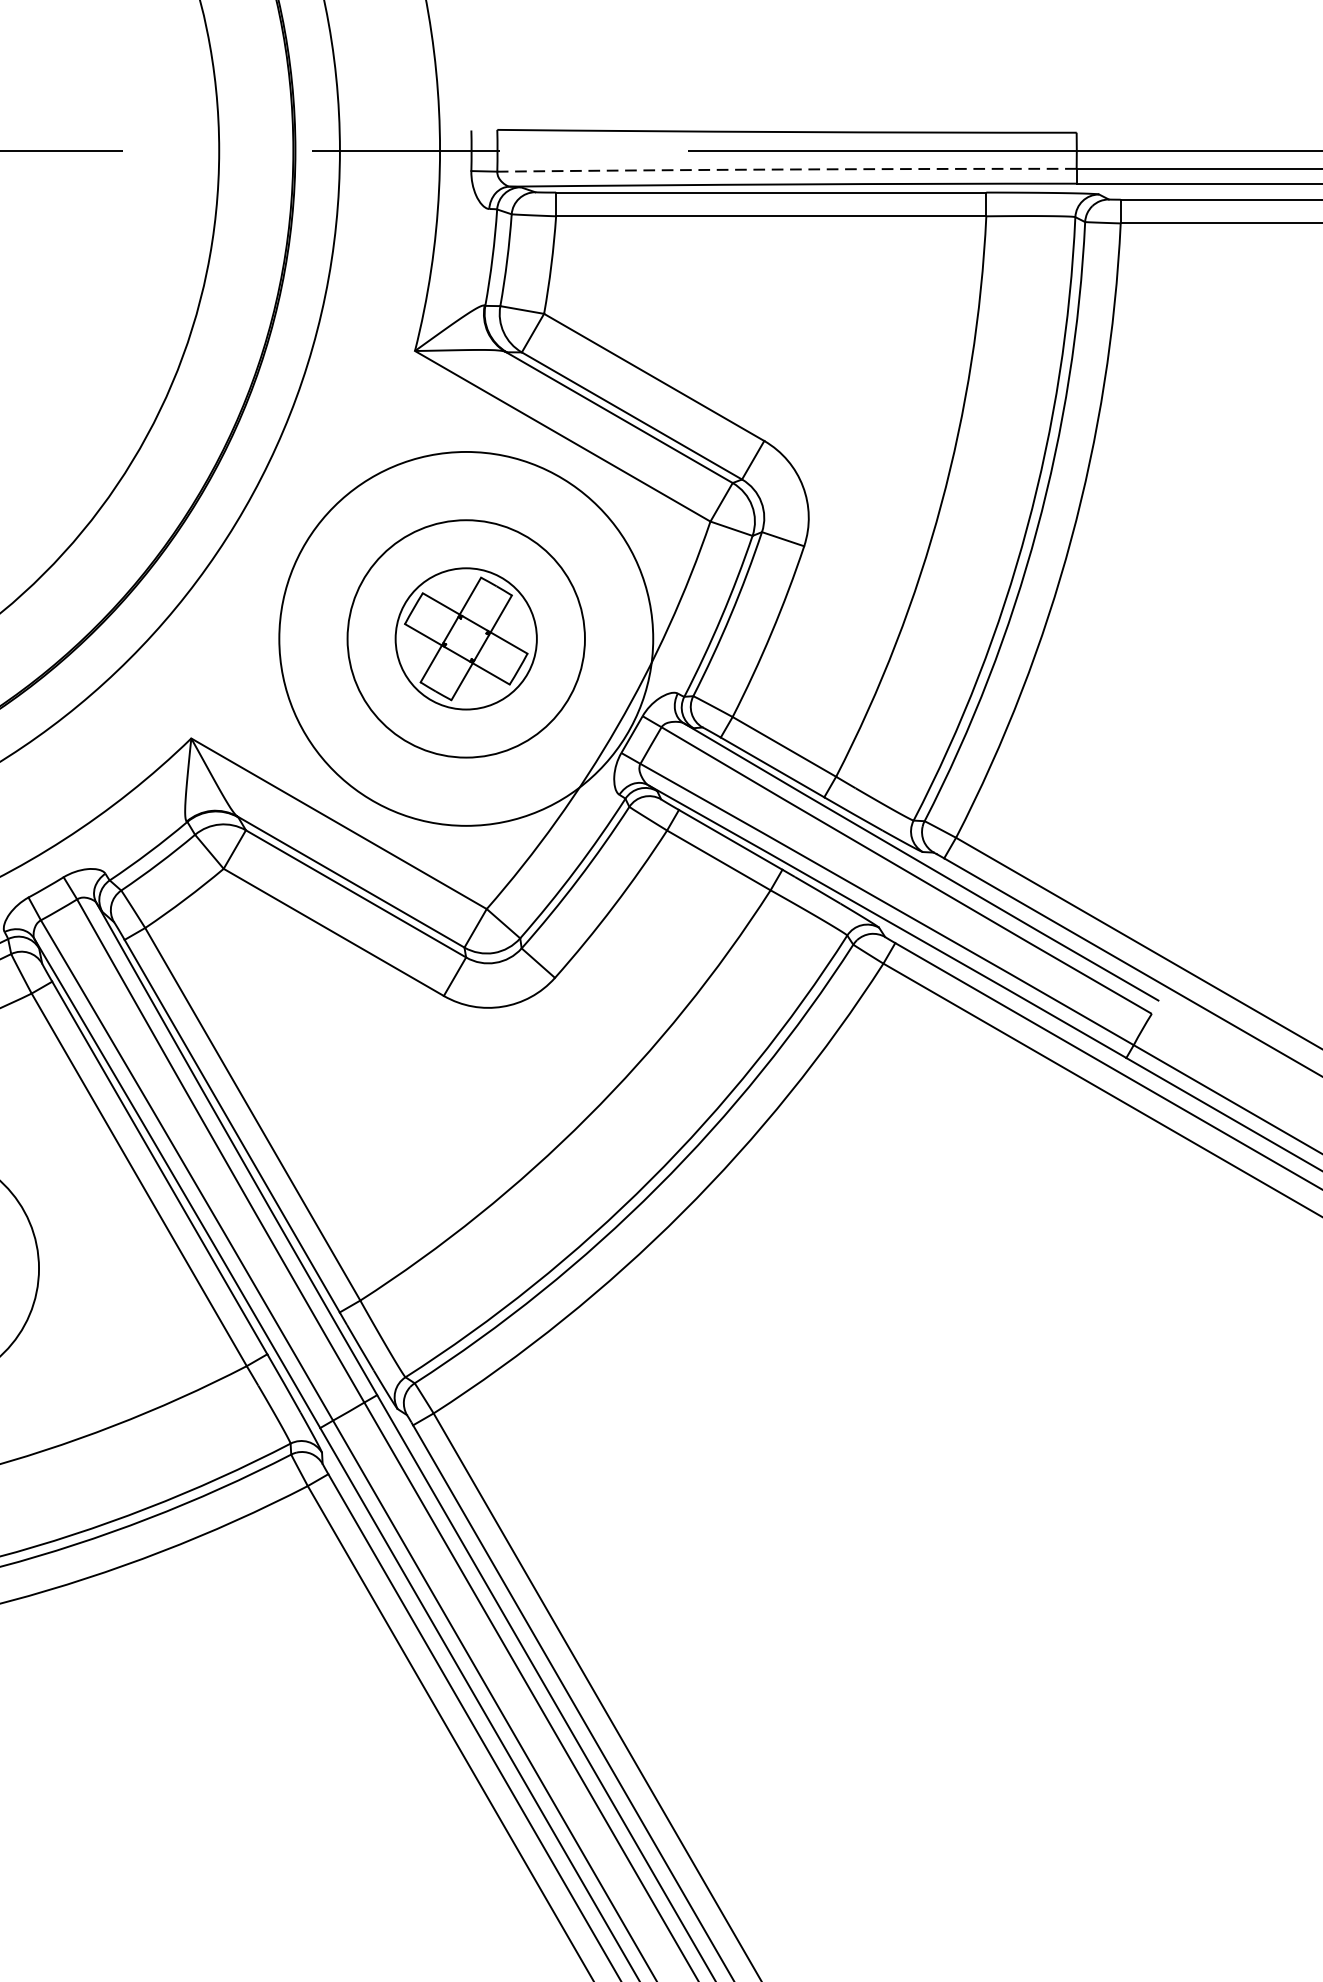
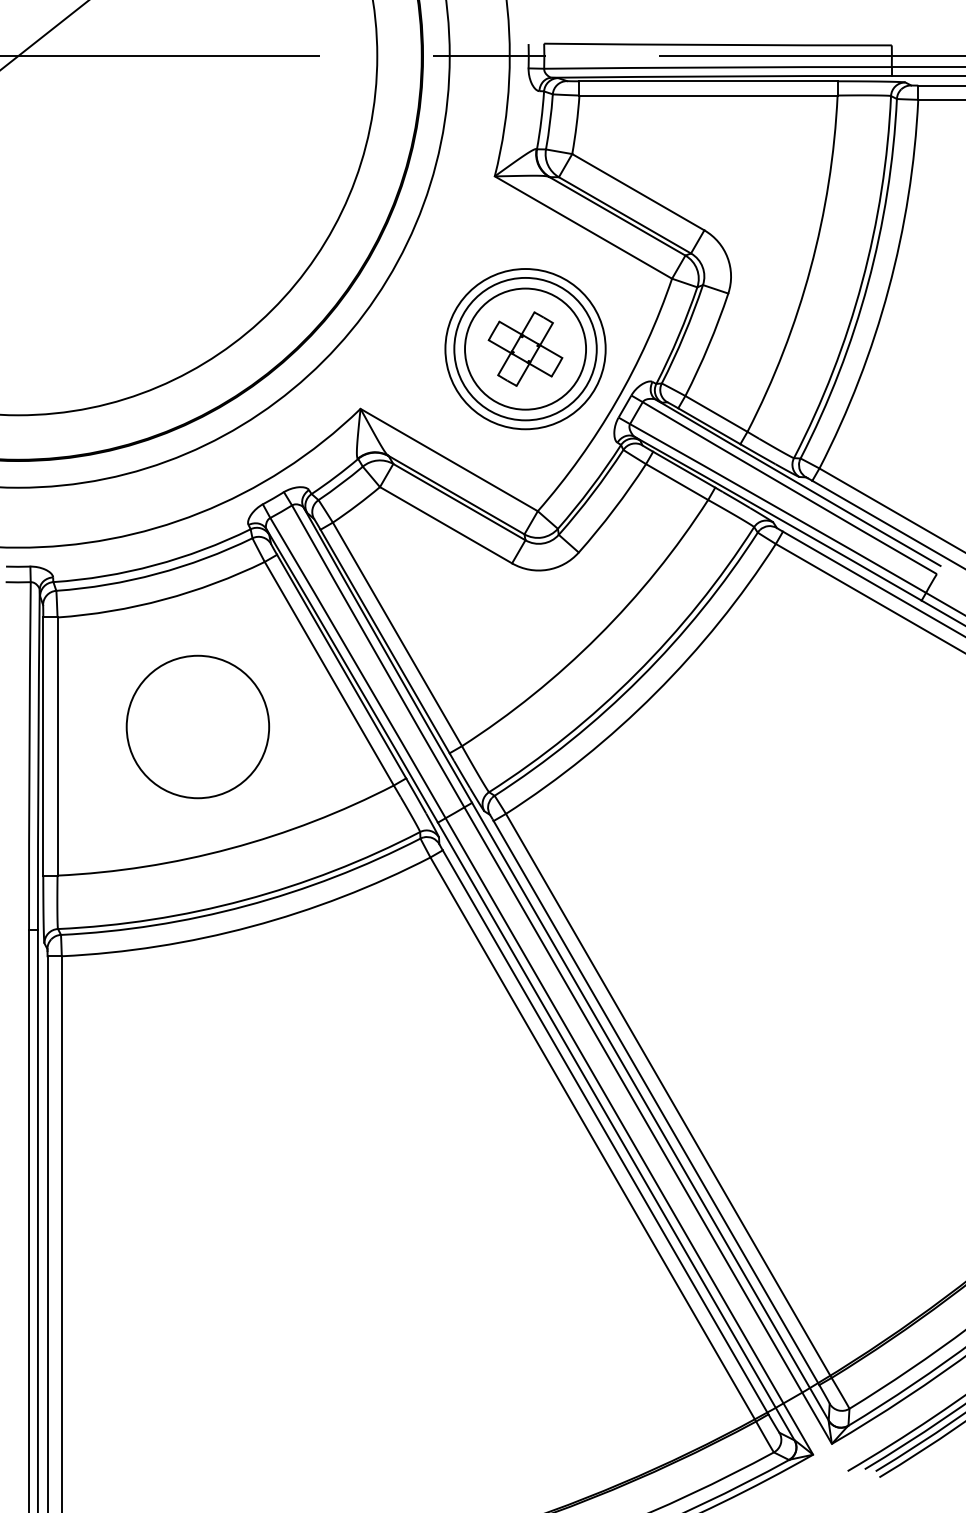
arc: (787, 169) -> (718, 67), dashed -> solid
circle: (466, 637) -> (525, 348), size x1.43
circle: (466, 639) -> (525, 349), size x0.71

